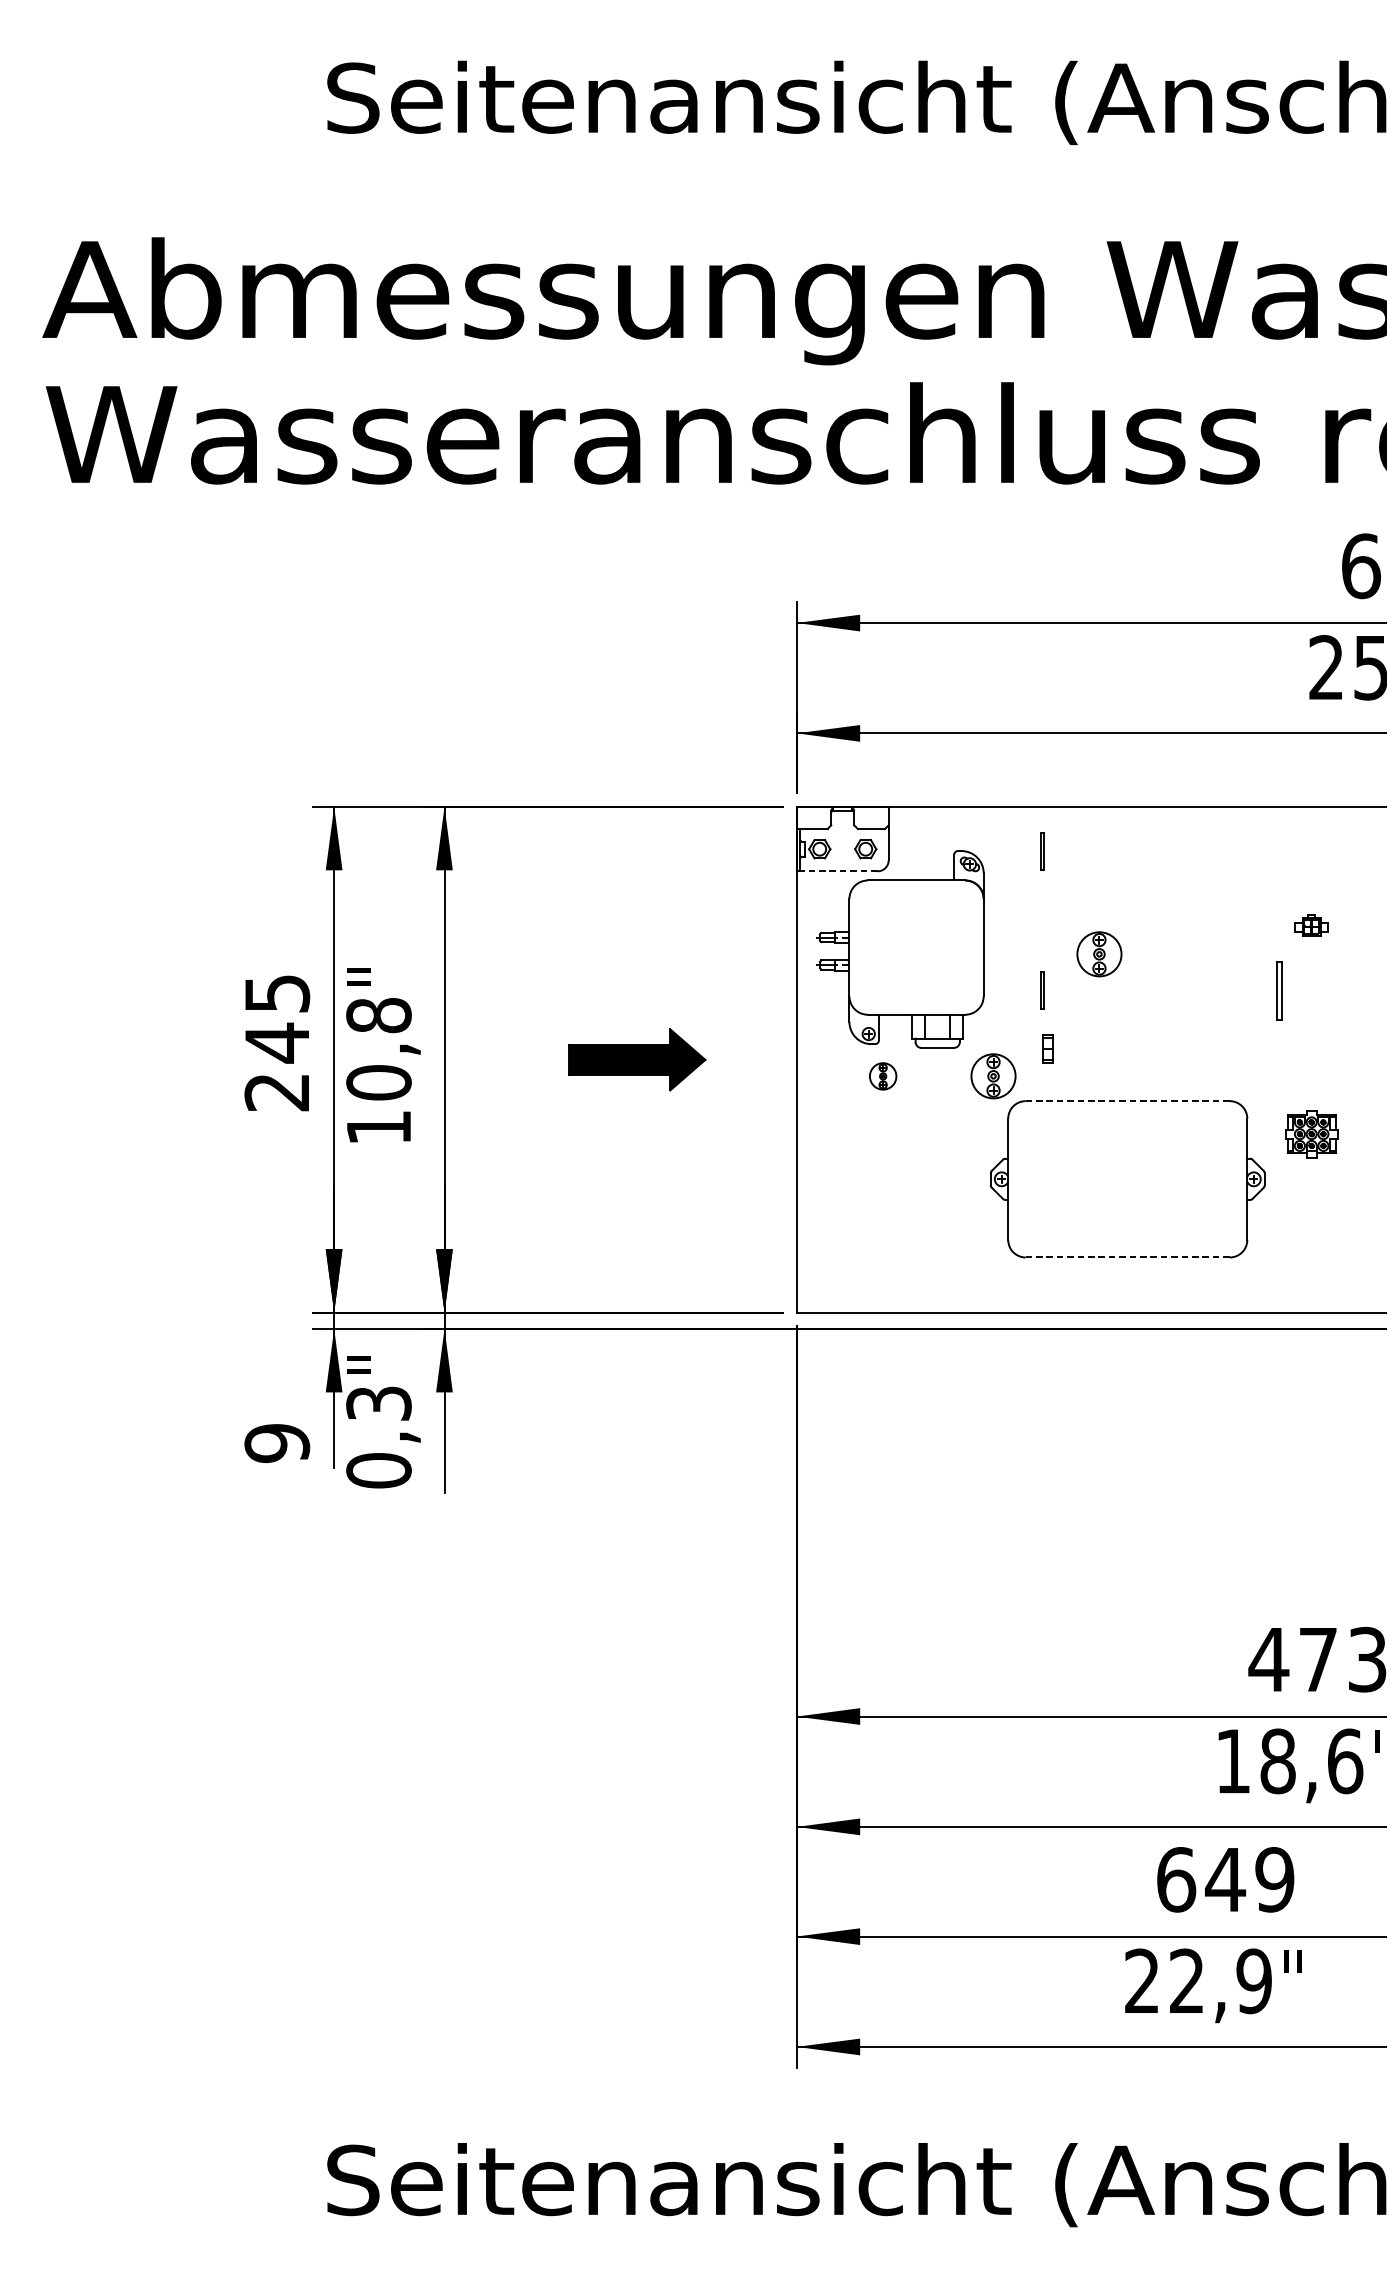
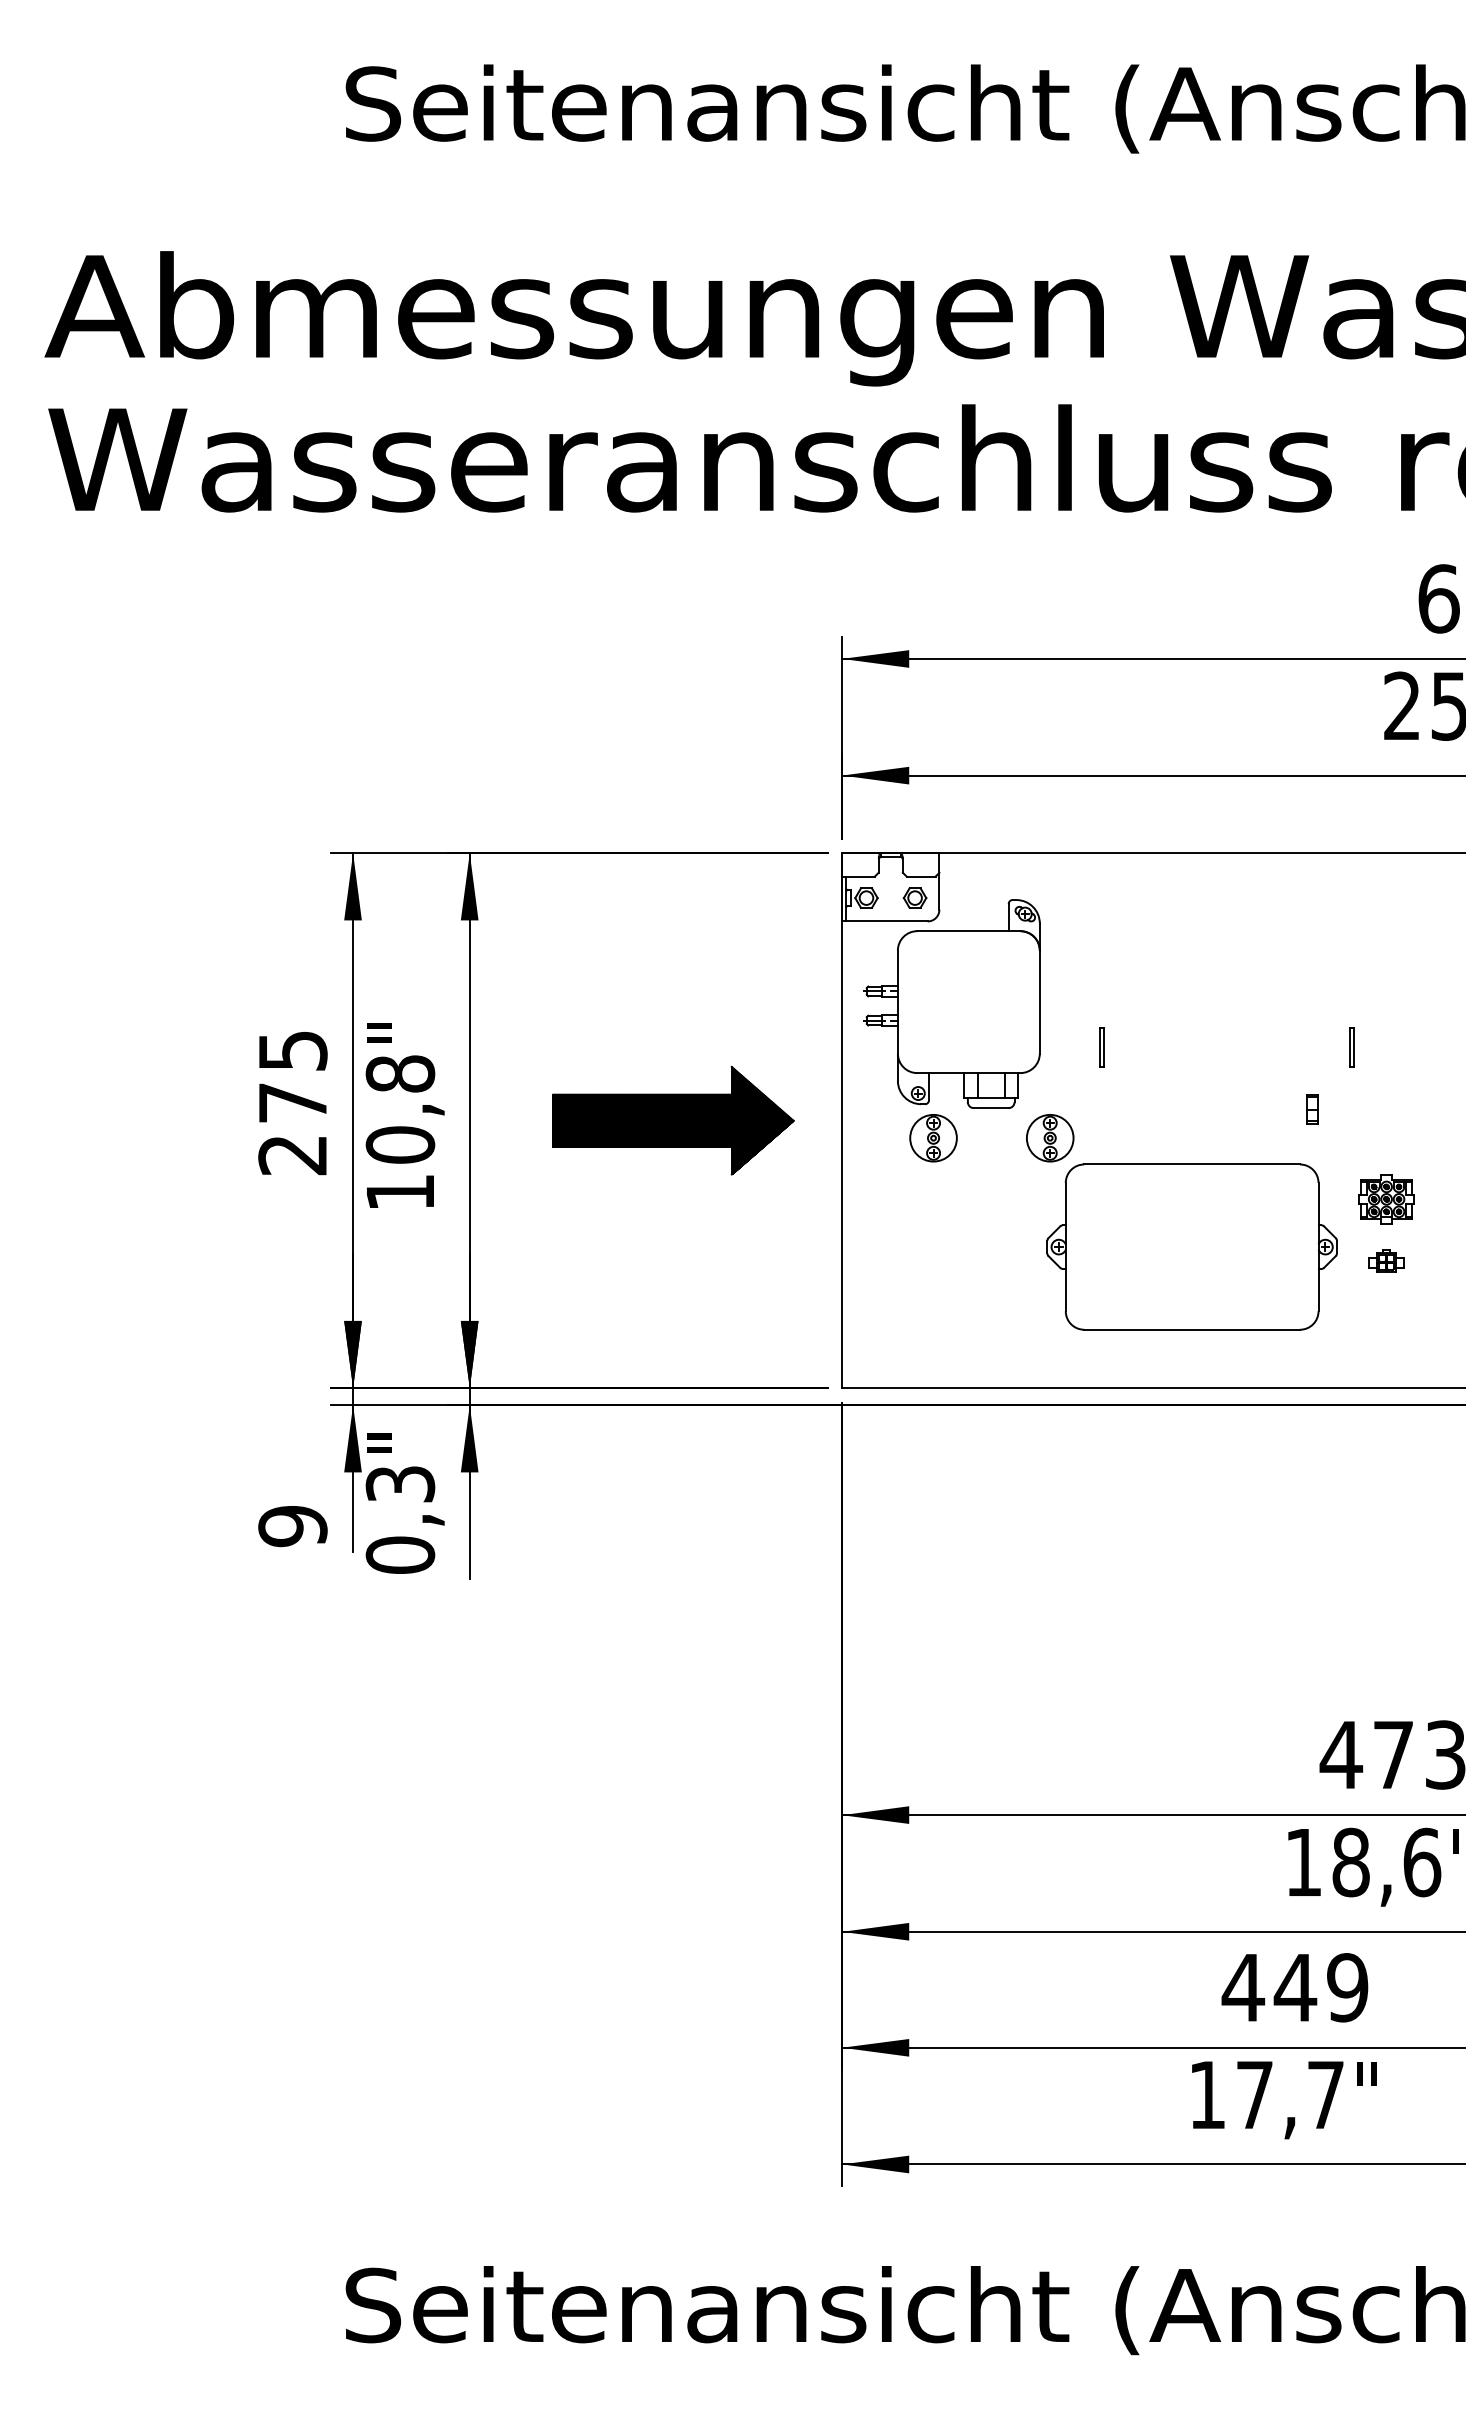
part: (1042, 851) -> (1101, 900), removed
line: (836, 871) -> (884, 921), dashed -> solid
part: (1311, 925) -> (1386, 1260), moved
part: (1099, 954) -> (1162, 1009), removed
part: (1278, 990) -> (1351, 1047), size x0.62
text: (276, 1042) -> (292, 1102), 245 -> 275
part: (1047, 1049) -> (1312, 1109), moved
part: (637, 1059) -> (673, 1120), size x1.67
part: (883, 1076) -> (933, 1138), size x1.67
line: (1128, 1101) -> (1192, 1164), dashed -> solid
line: (1128, 1257) -> (1192, 1329), dashed -> solid
text: (1176, 1879) -> (1243, 1987), 649 -> 449
text: (1198, 1980) -> (1266, 2094), 22,9 -> 17,7

